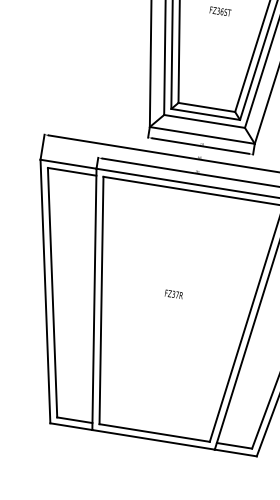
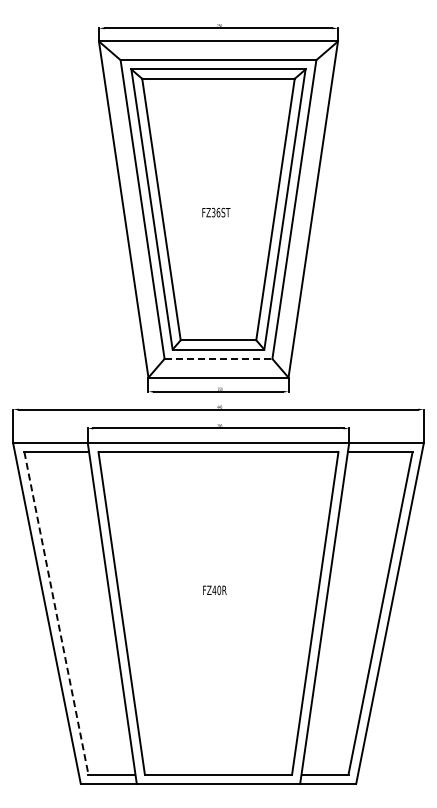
line: (204, 121) -> (218, 358), solid -> dashed
line: (52, 292) -> (56, 613), solid -> dashed
text: (175, 294) -> (216, 590), FZ37R -> FZ40R

